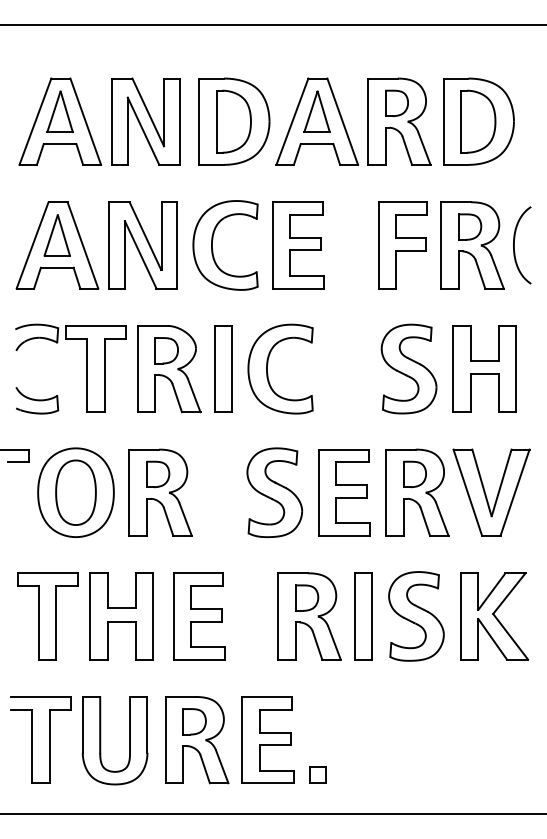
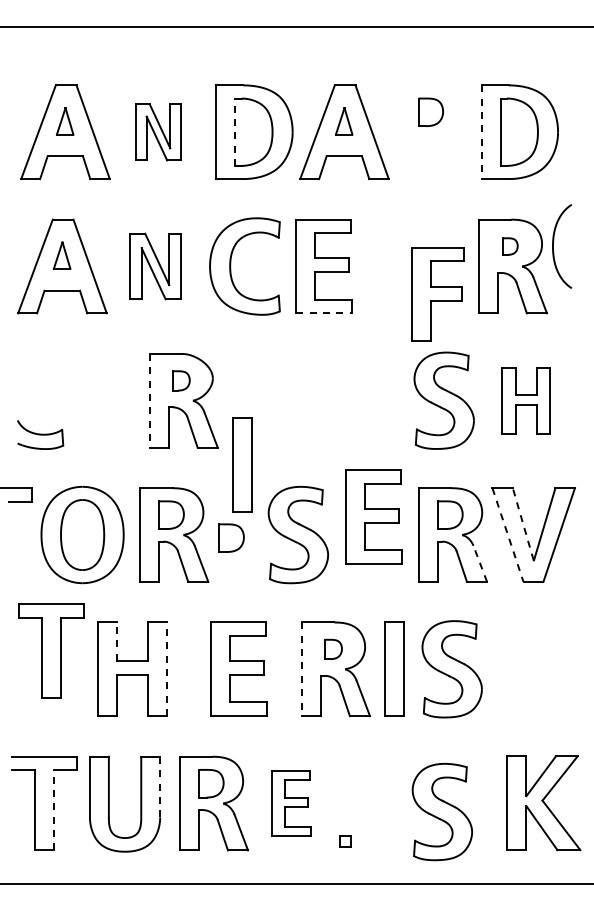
part: (59, 111) -> (64, 121), size x0.6
part: (316, 111) -> (343, 121), size x0.6
part: (145, 121) -> (158, 132), size x0.6
line: (216, 121) -> (235, 132), solid -> dashed
part: (399, 121) -> (433, 131), removed
line: (443, 121) -> (481, 132), solid -> dashed
part: (470, 226) -> (510, 246), size x0.6
part: (56, 235) -> (61, 255), size x0.6
part: (143, 245) -> (155, 266), size x0.7
part: (402, 245) -> (437, 294), moved
curve: (514, 245) -> (553, 246), moved
line: (298, 288) -> (324, 313), solid -> dashed
part: (167, 350) -> (181, 380), size x0.7
part: (86, 367) -> (94, 399), removed
line: (137, 368) -> (149, 400), solid -> dashed
part: (223, 368) -> (242, 464), moved
part: (267, 368) -> (290, 400), removed
part: (484, 368) -> (526, 400), size x0.7
line: (482, 483) -> (523, 524), solid -> dashed
part: (343, 492) -> (373, 516), moved
line: (468, 493) -> (508, 535), solid -> dashed
part: (213, 495) -> (231, 537), added
line: (442, 518) -> (480, 563), solid -> dashed
line: (108, 590) -> (117, 641), solid -> dashed
part: (307, 598) -> (333, 649), size x0.7
part: (47, 615) -> (51, 650), moved
part: (198, 615) -> (238, 668), moved
line: (153, 616) -> (166, 669), solid -> dashed
line: (278, 616) -> (302, 669), solid -> dashed
part: (494, 616) -> (543, 803), moved
line: (147, 724) -> (160, 786), solid -> dashed
part: (267, 740) -> (290, 803), size x0.7
line: (49, 746) -> (53, 810), solid -> dashed
part: (406, 748) -> (441, 812), added
part: (317, 775) -> (344, 841), size x0.6

